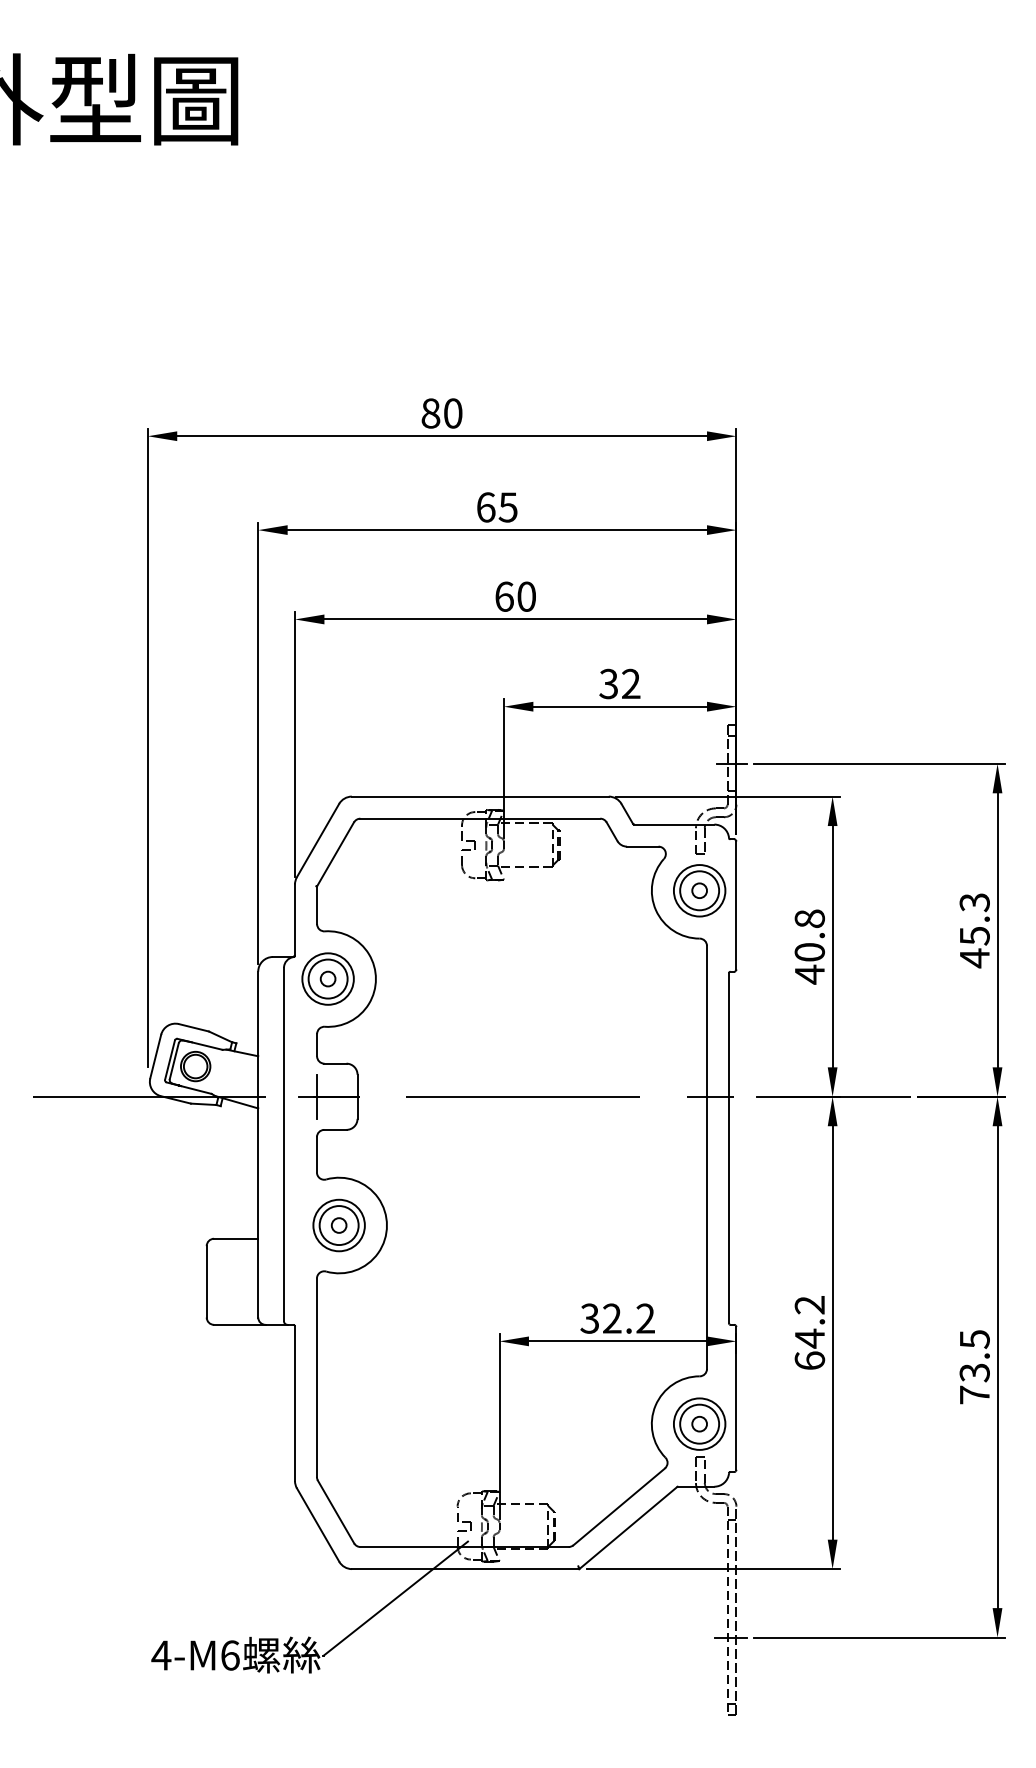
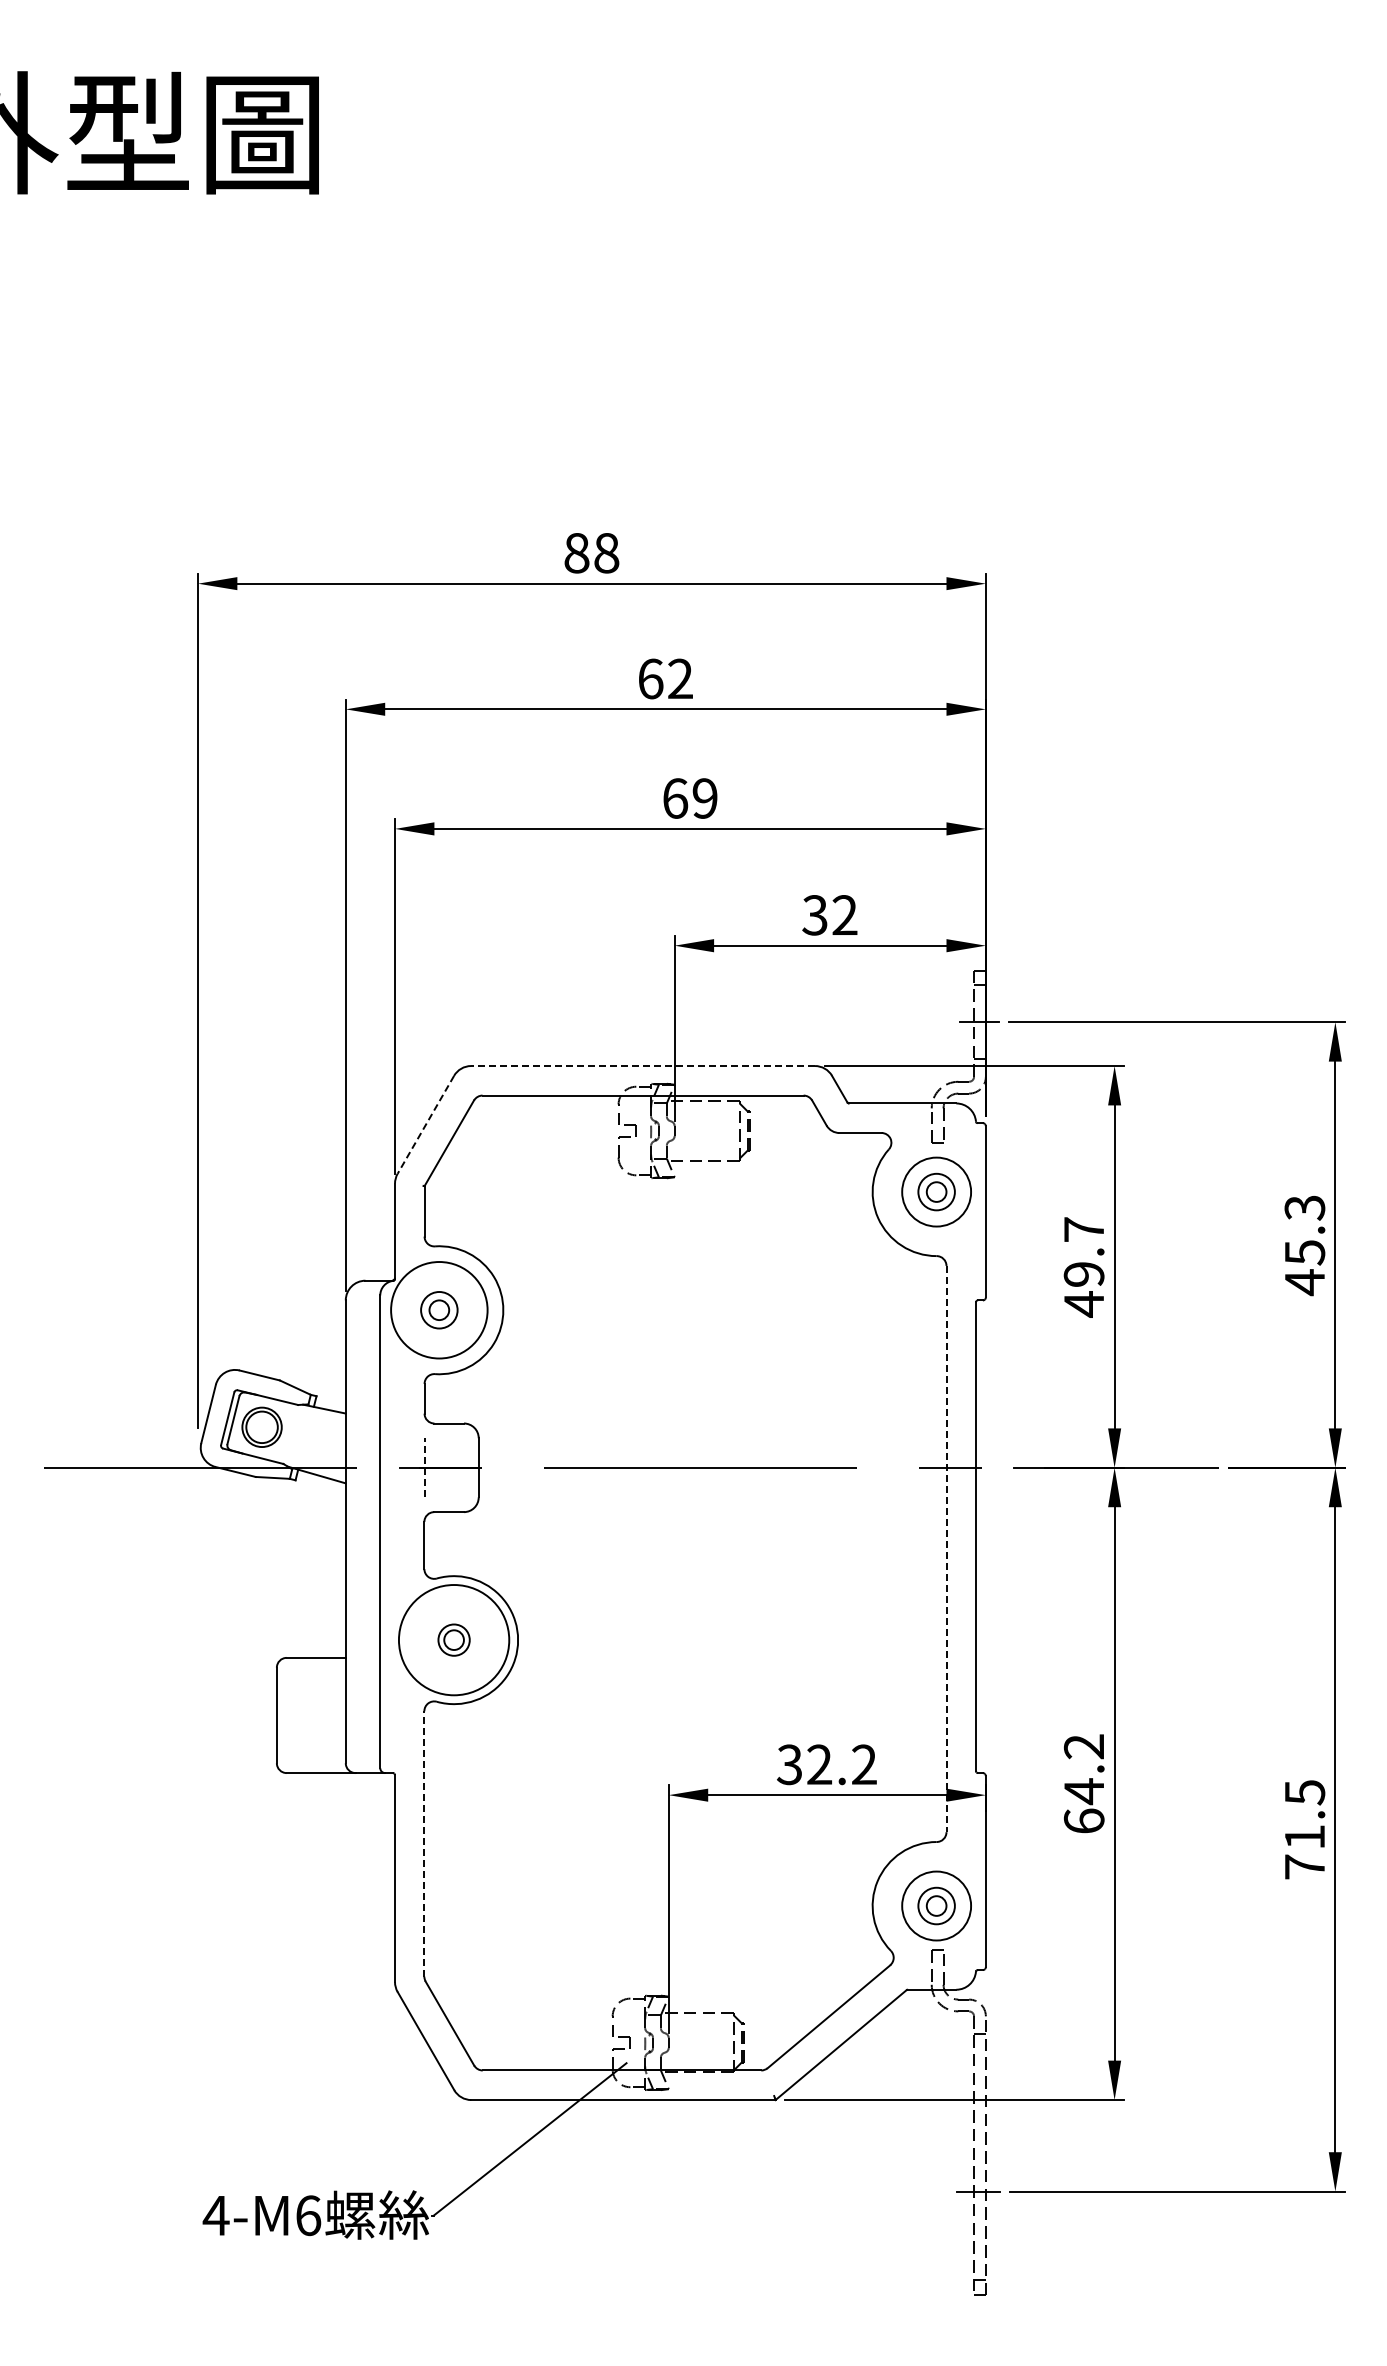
text: (453, 412) -> (606, 552), 80 -> 88
text: (507, 507) -> (679, 678), 65 -> 62
text: (526, 596) -> (704, 798), 60 -> 69
line: (480, 796) -> (643, 1066), solid -> dashed
line: (317, 841) -> (425, 1125), solid -> dashed
circle: (699, 890) -> (936, 1191), size x0.7
text: (809, 935) -> (1083, 1251), 40.8 -> 49.7
circle: (327, 978) -> (438, 1309), size x1.4
circle: (328, 979) -> (439, 1310), size x0.7
line: (317, 1096) -> (424, 1467), solid -> dashed
line: (707, 1157) -> (946, 1549), solid -> dashed
circle: (338, 1225) -> (453, 1639), size x1.6
circle: (339, 1225) -> (454, 1640), size x0.6
text: (974, 1372) -> (1304, 1837), 73.5 -> 71.5
line: (317, 1377) -> (424, 1843), solid -> dashed
circle: (699, 1423) -> (936, 1905), size x0.7

